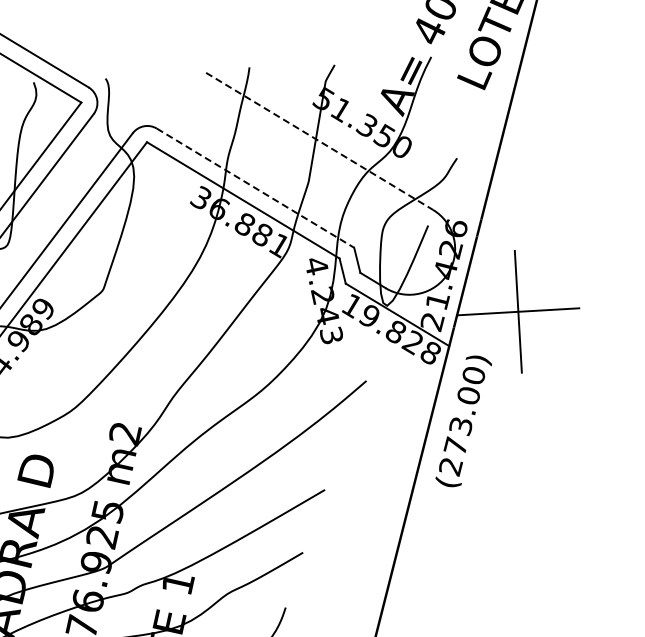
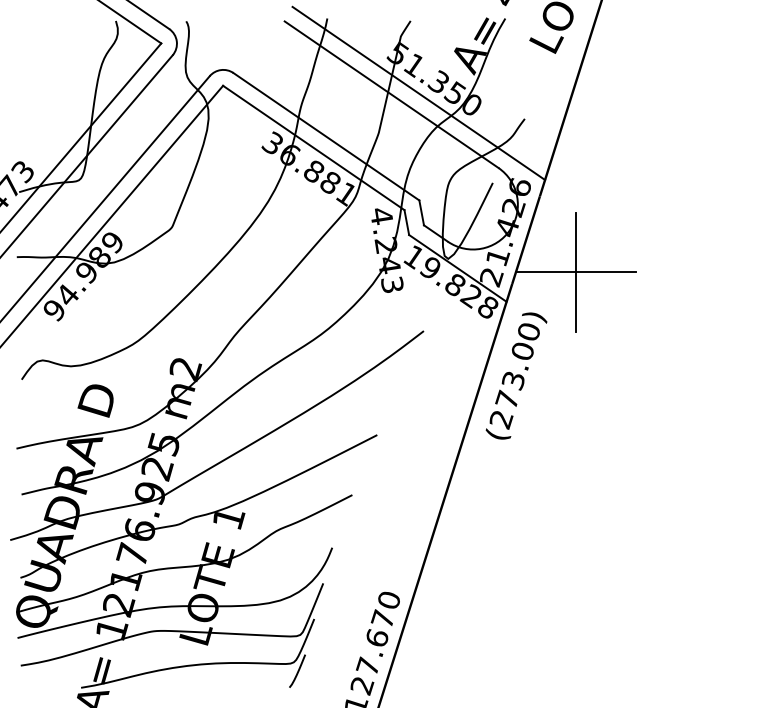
line: (347, 138) -> (418, 93), added
line: (319, 141) -> (391, 94), dashed -> solid
line: (255, 187) -> (326, 136), dashed -> solid

